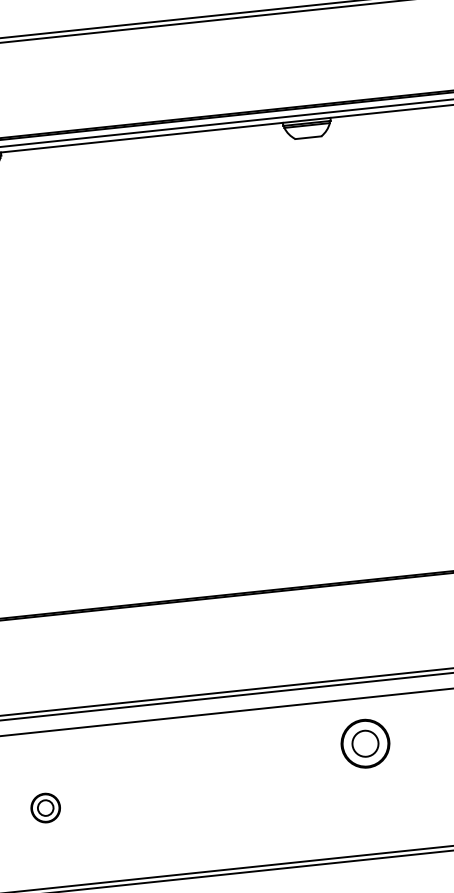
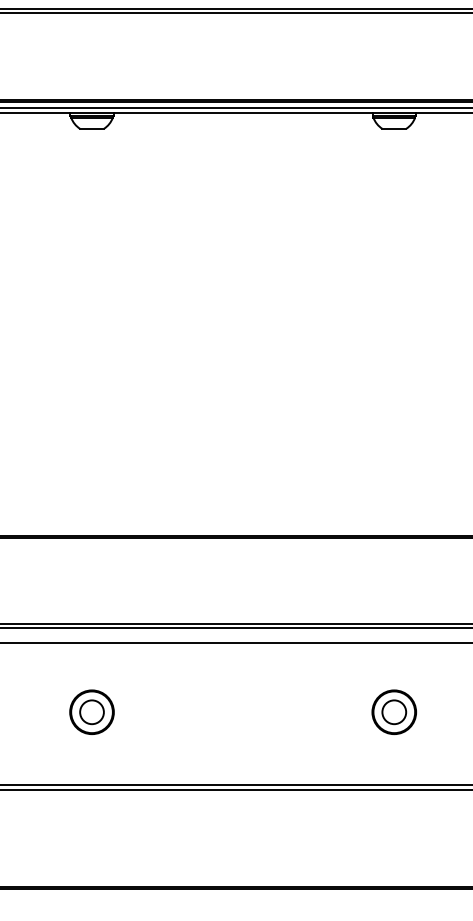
part: (364, 742) -> (393, 711), moved
part: (45, 807) -> (91, 711), size x1.67

